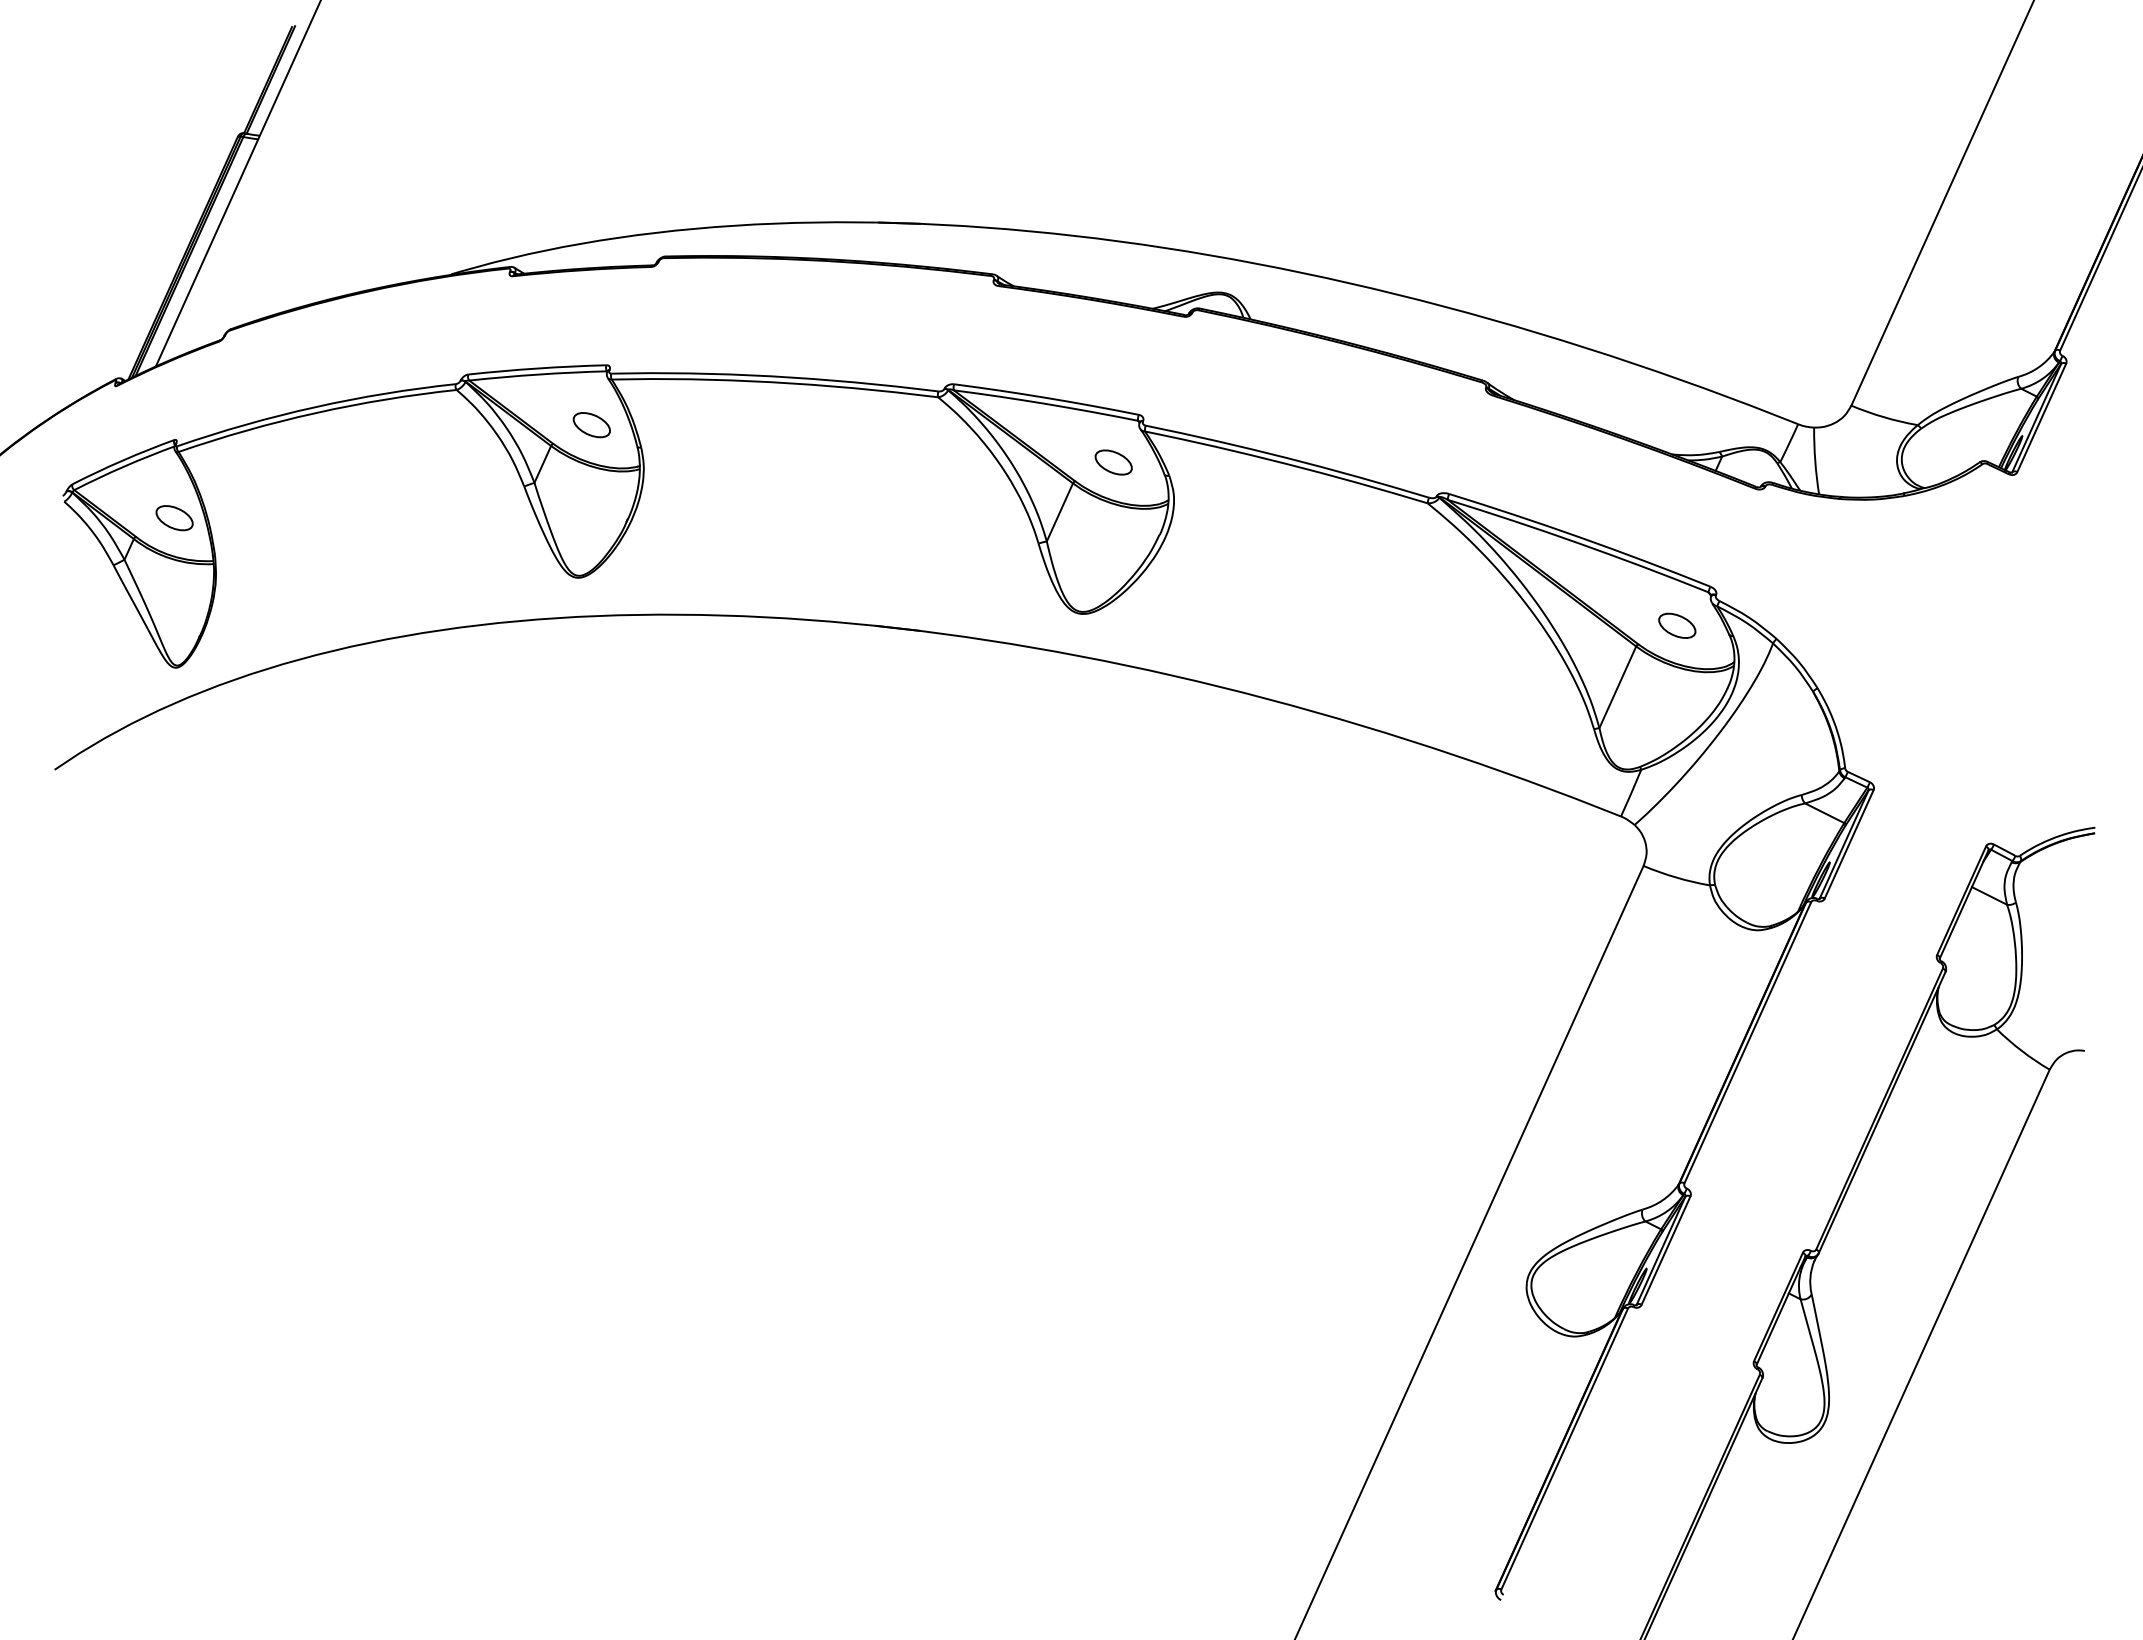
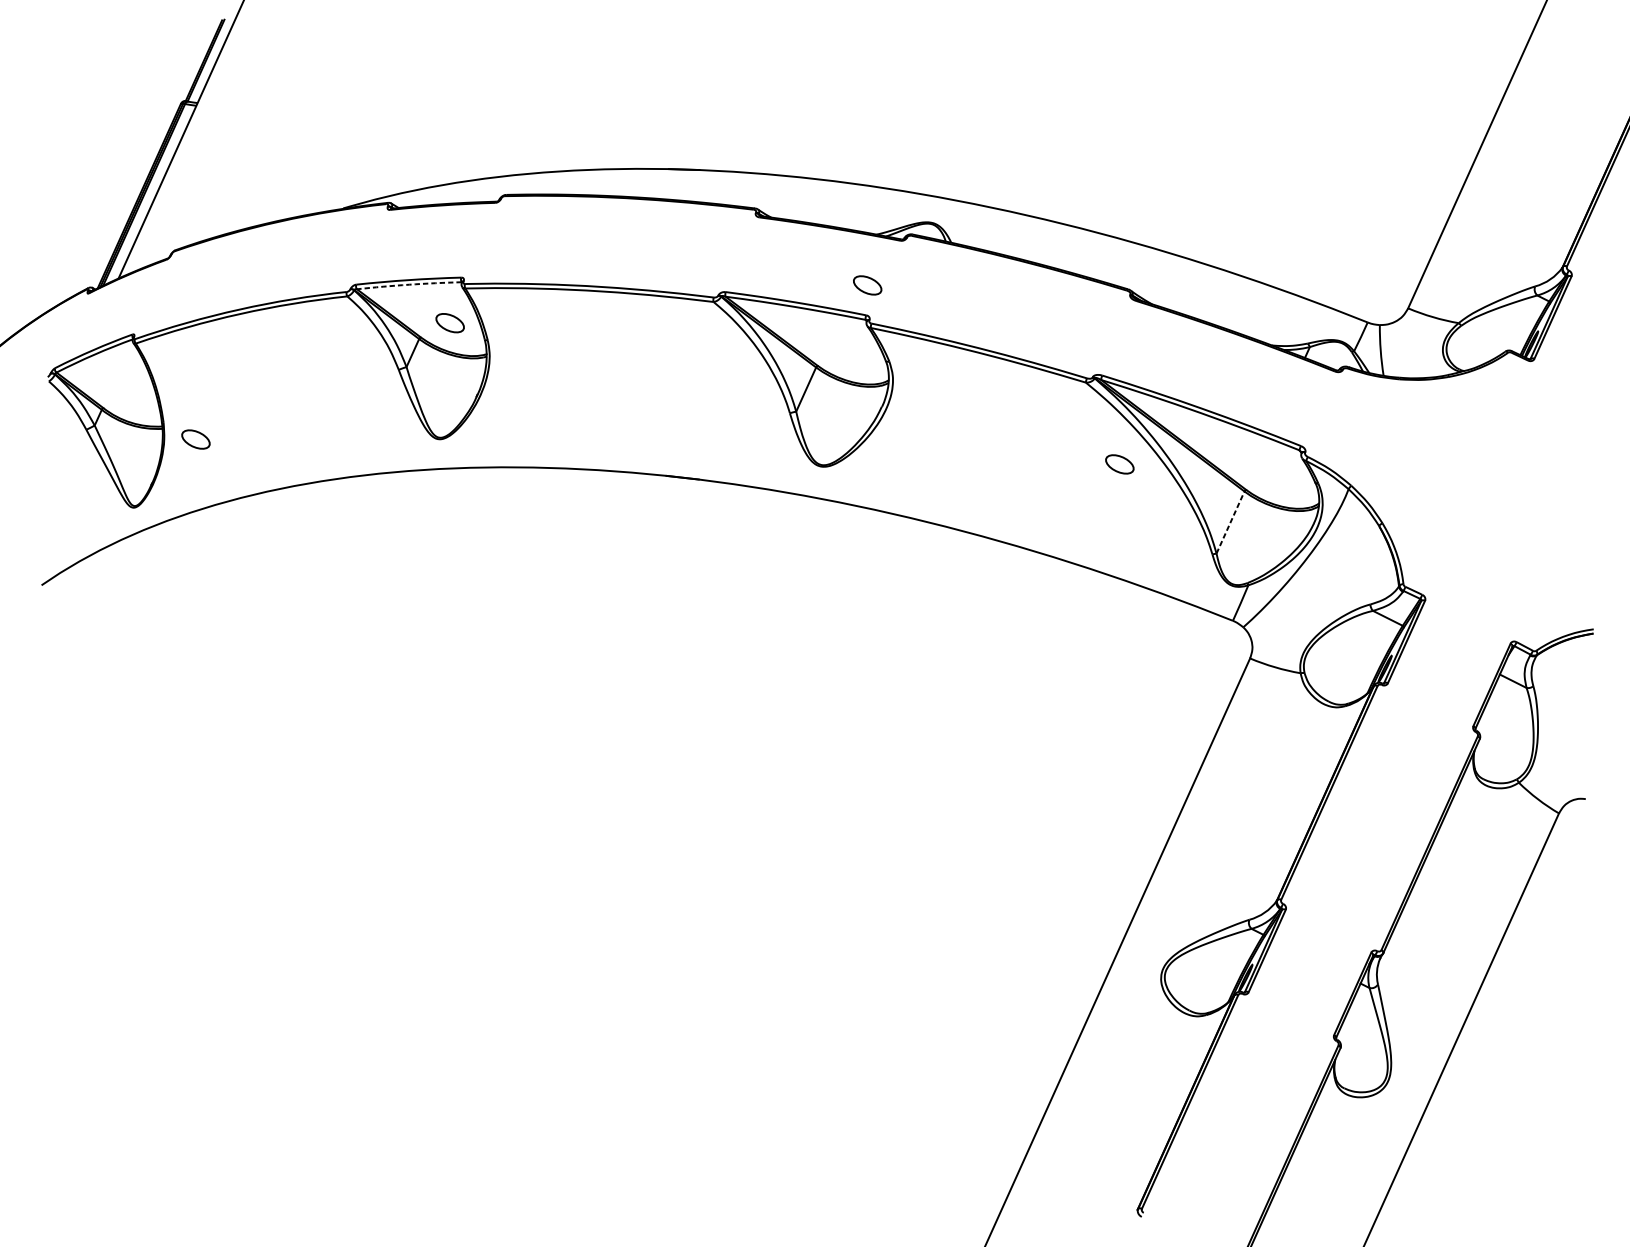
arc: (538, 374) -> (409, 284), solid -> dashed
part: (1113, 462) -> (867, 285), moved
part: (174, 518) -> (195, 439), moved
part: (1677, 625) -> (1120, 464), moved
line: (1617, 687) -> (1230, 522), solid -> dashed

